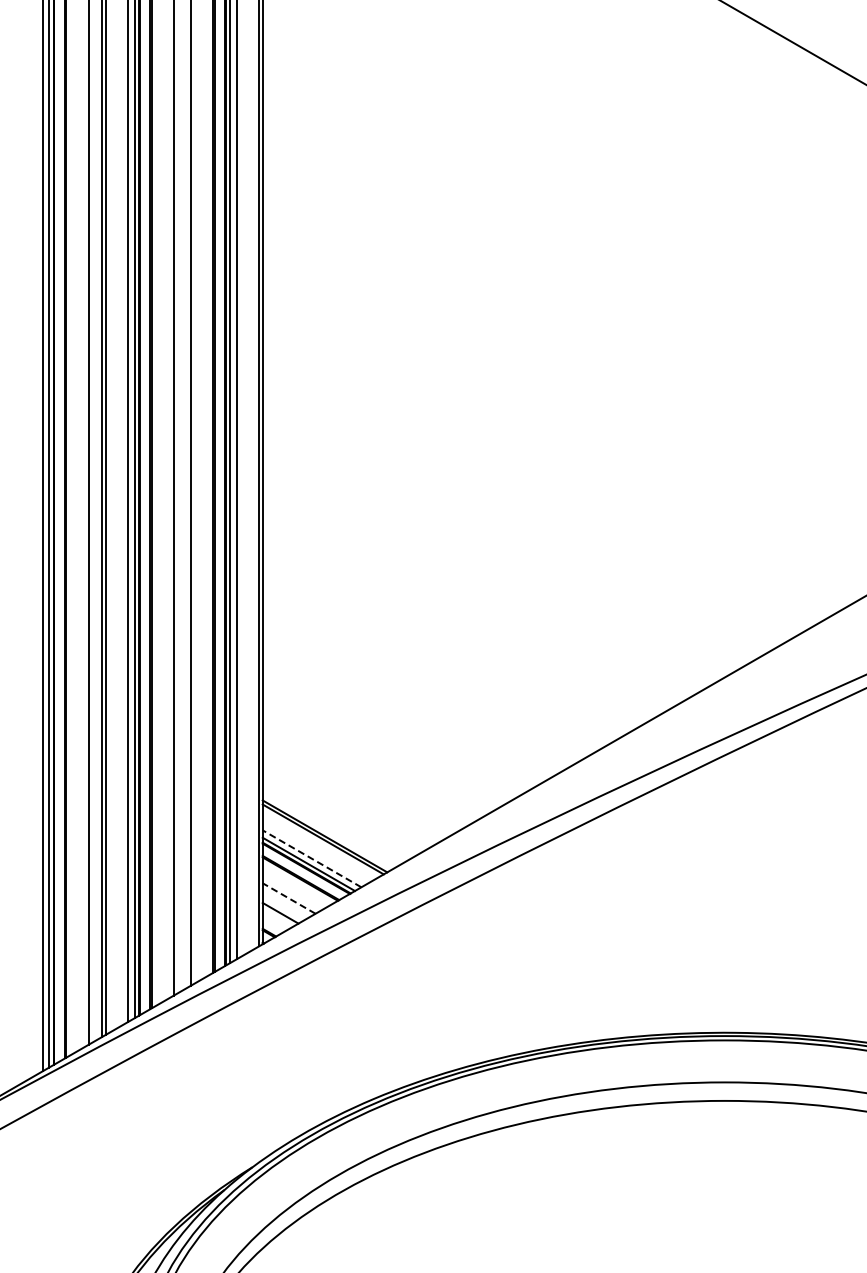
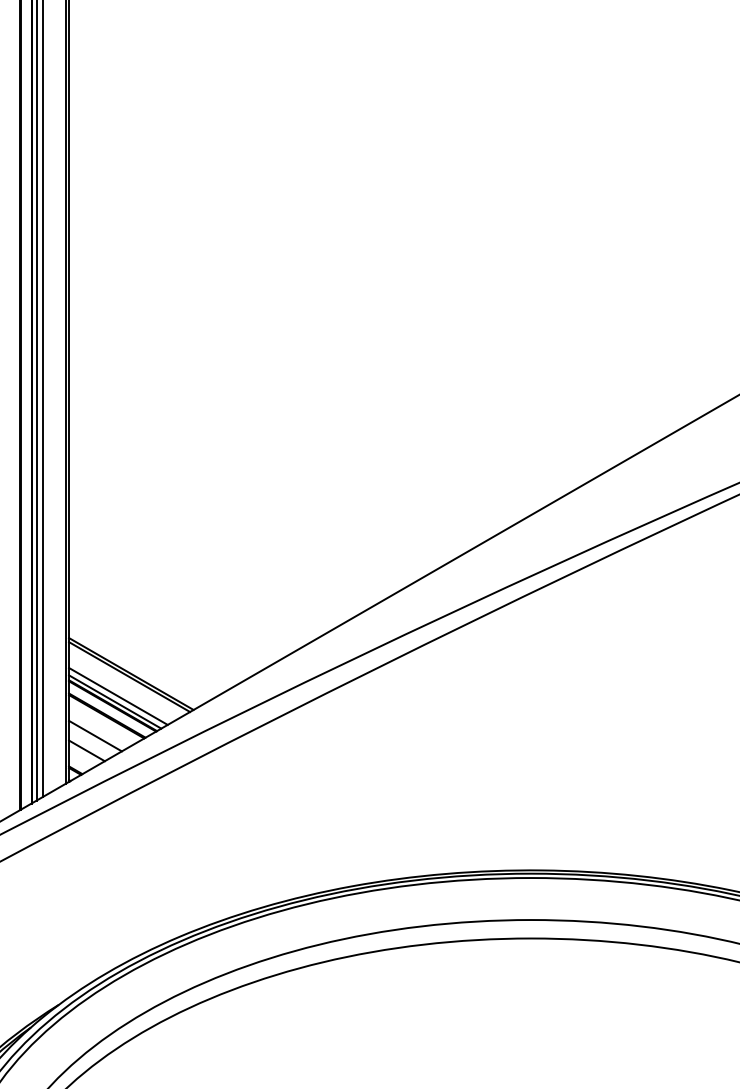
line: (312, 858) -> (118, 696), dashed -> solid
line: (289, 898) -> (95, 736), dashed -> solid

